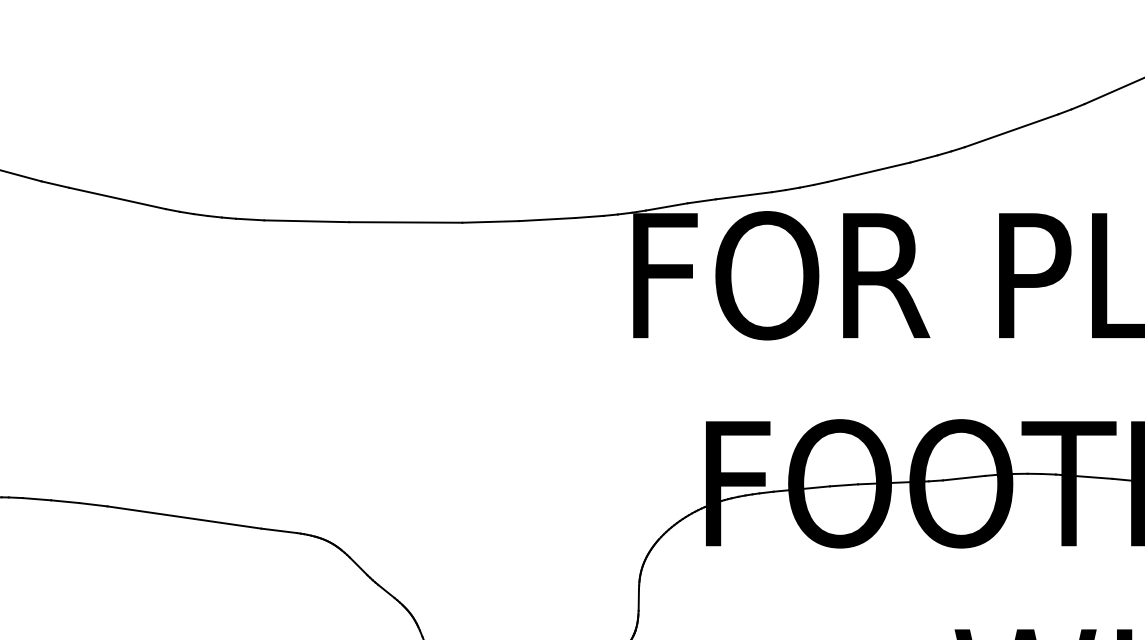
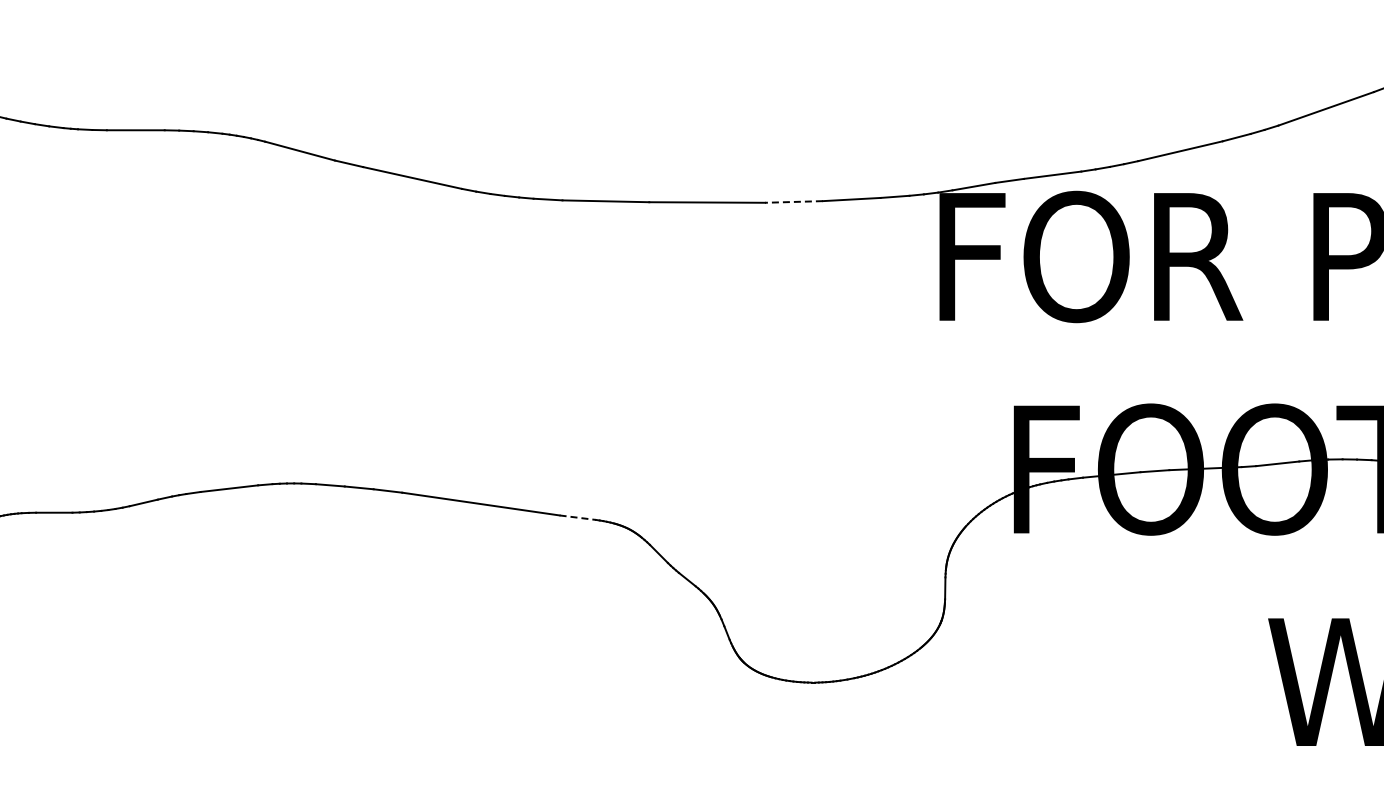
line: (490, 221) -> (793, 201), solid -> dashed
line: (279, 530) -> (578, 517), solid -> dashed

